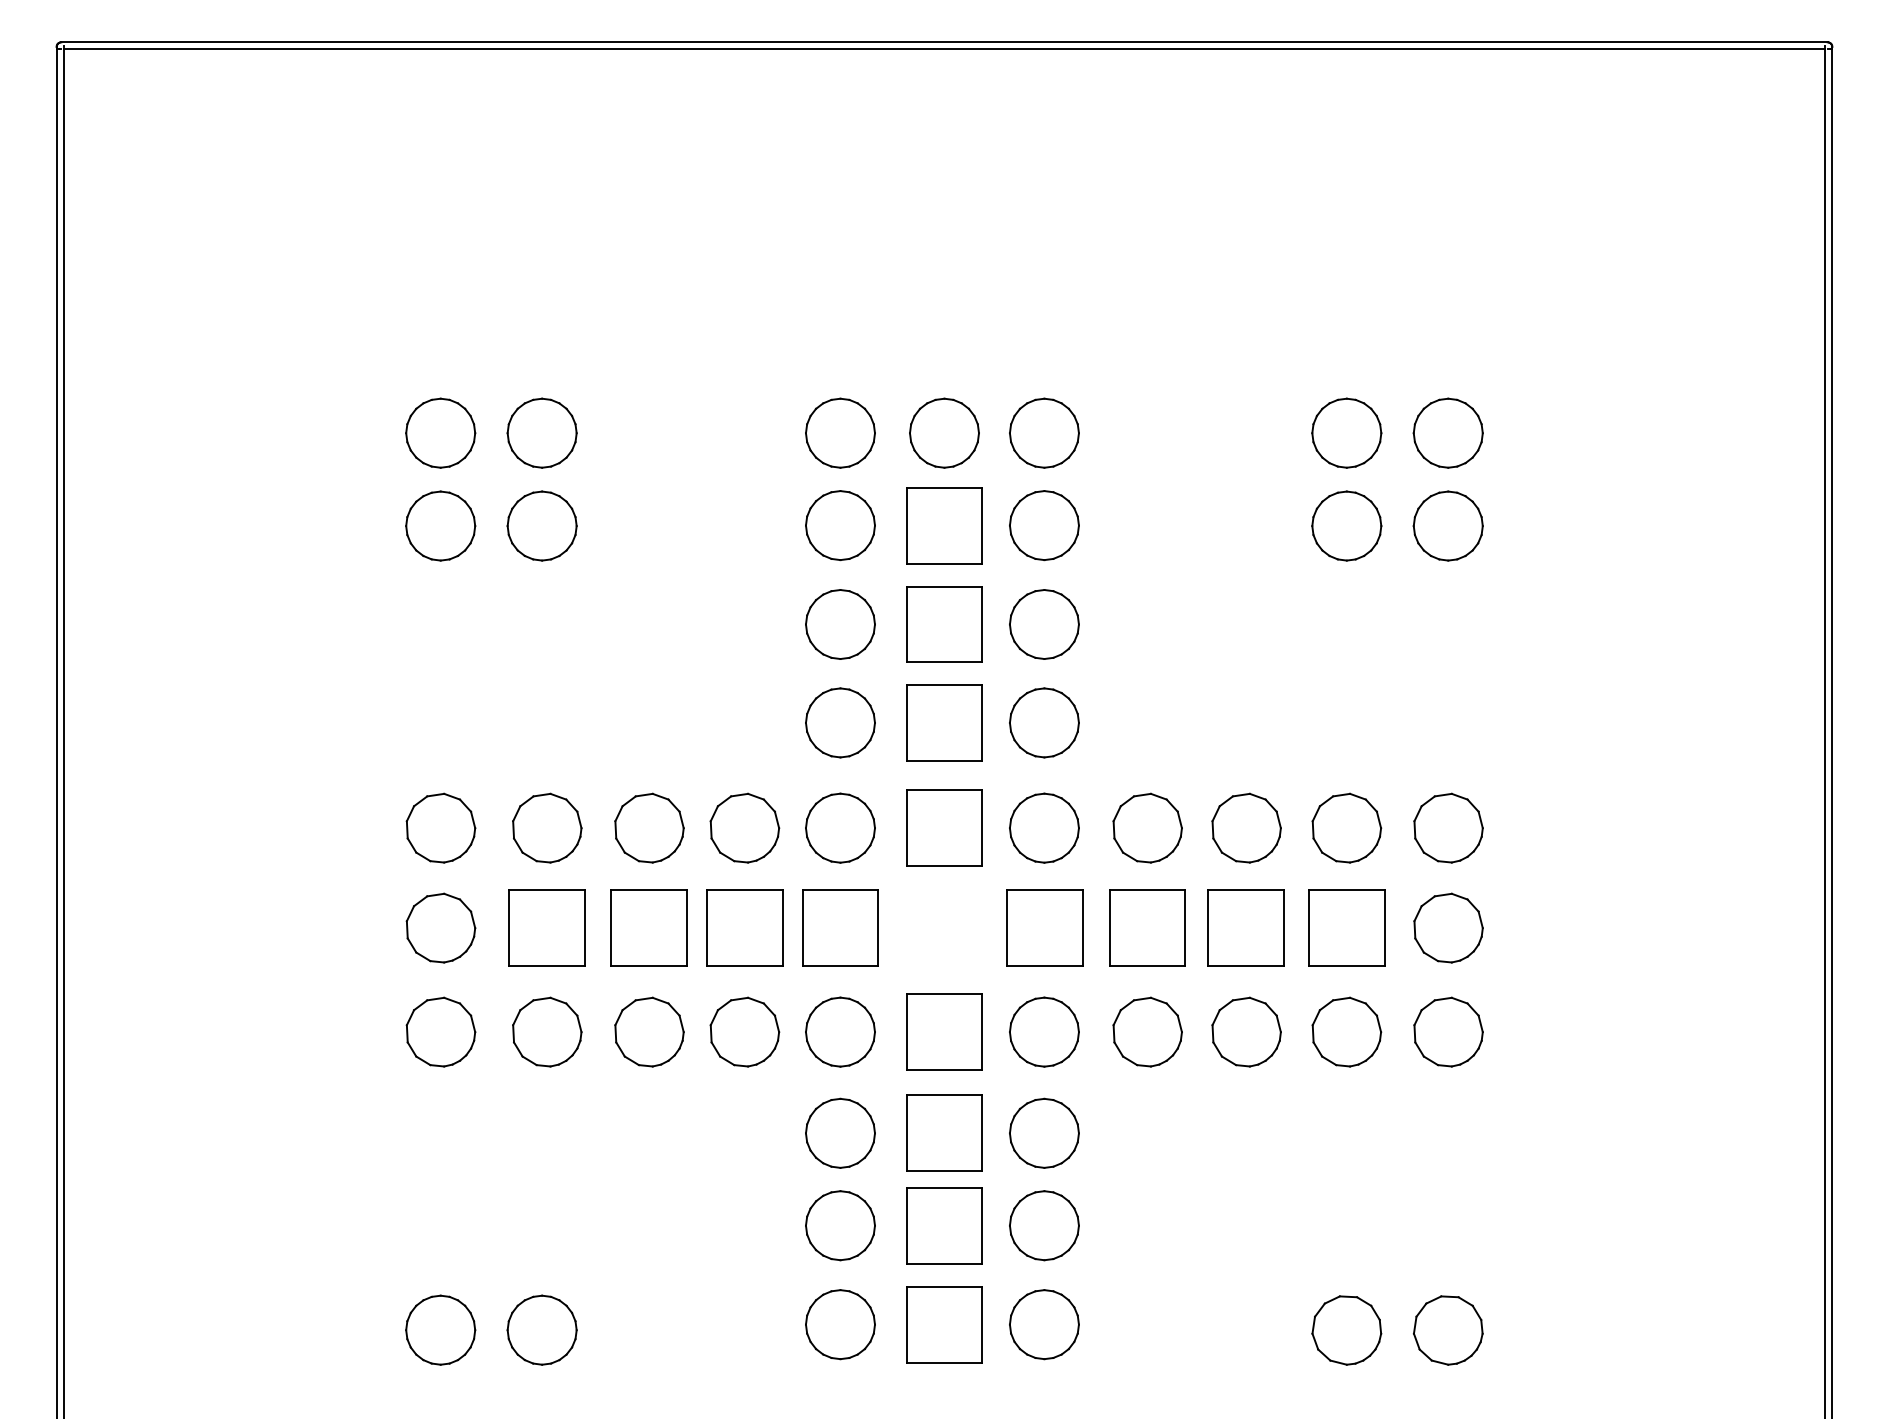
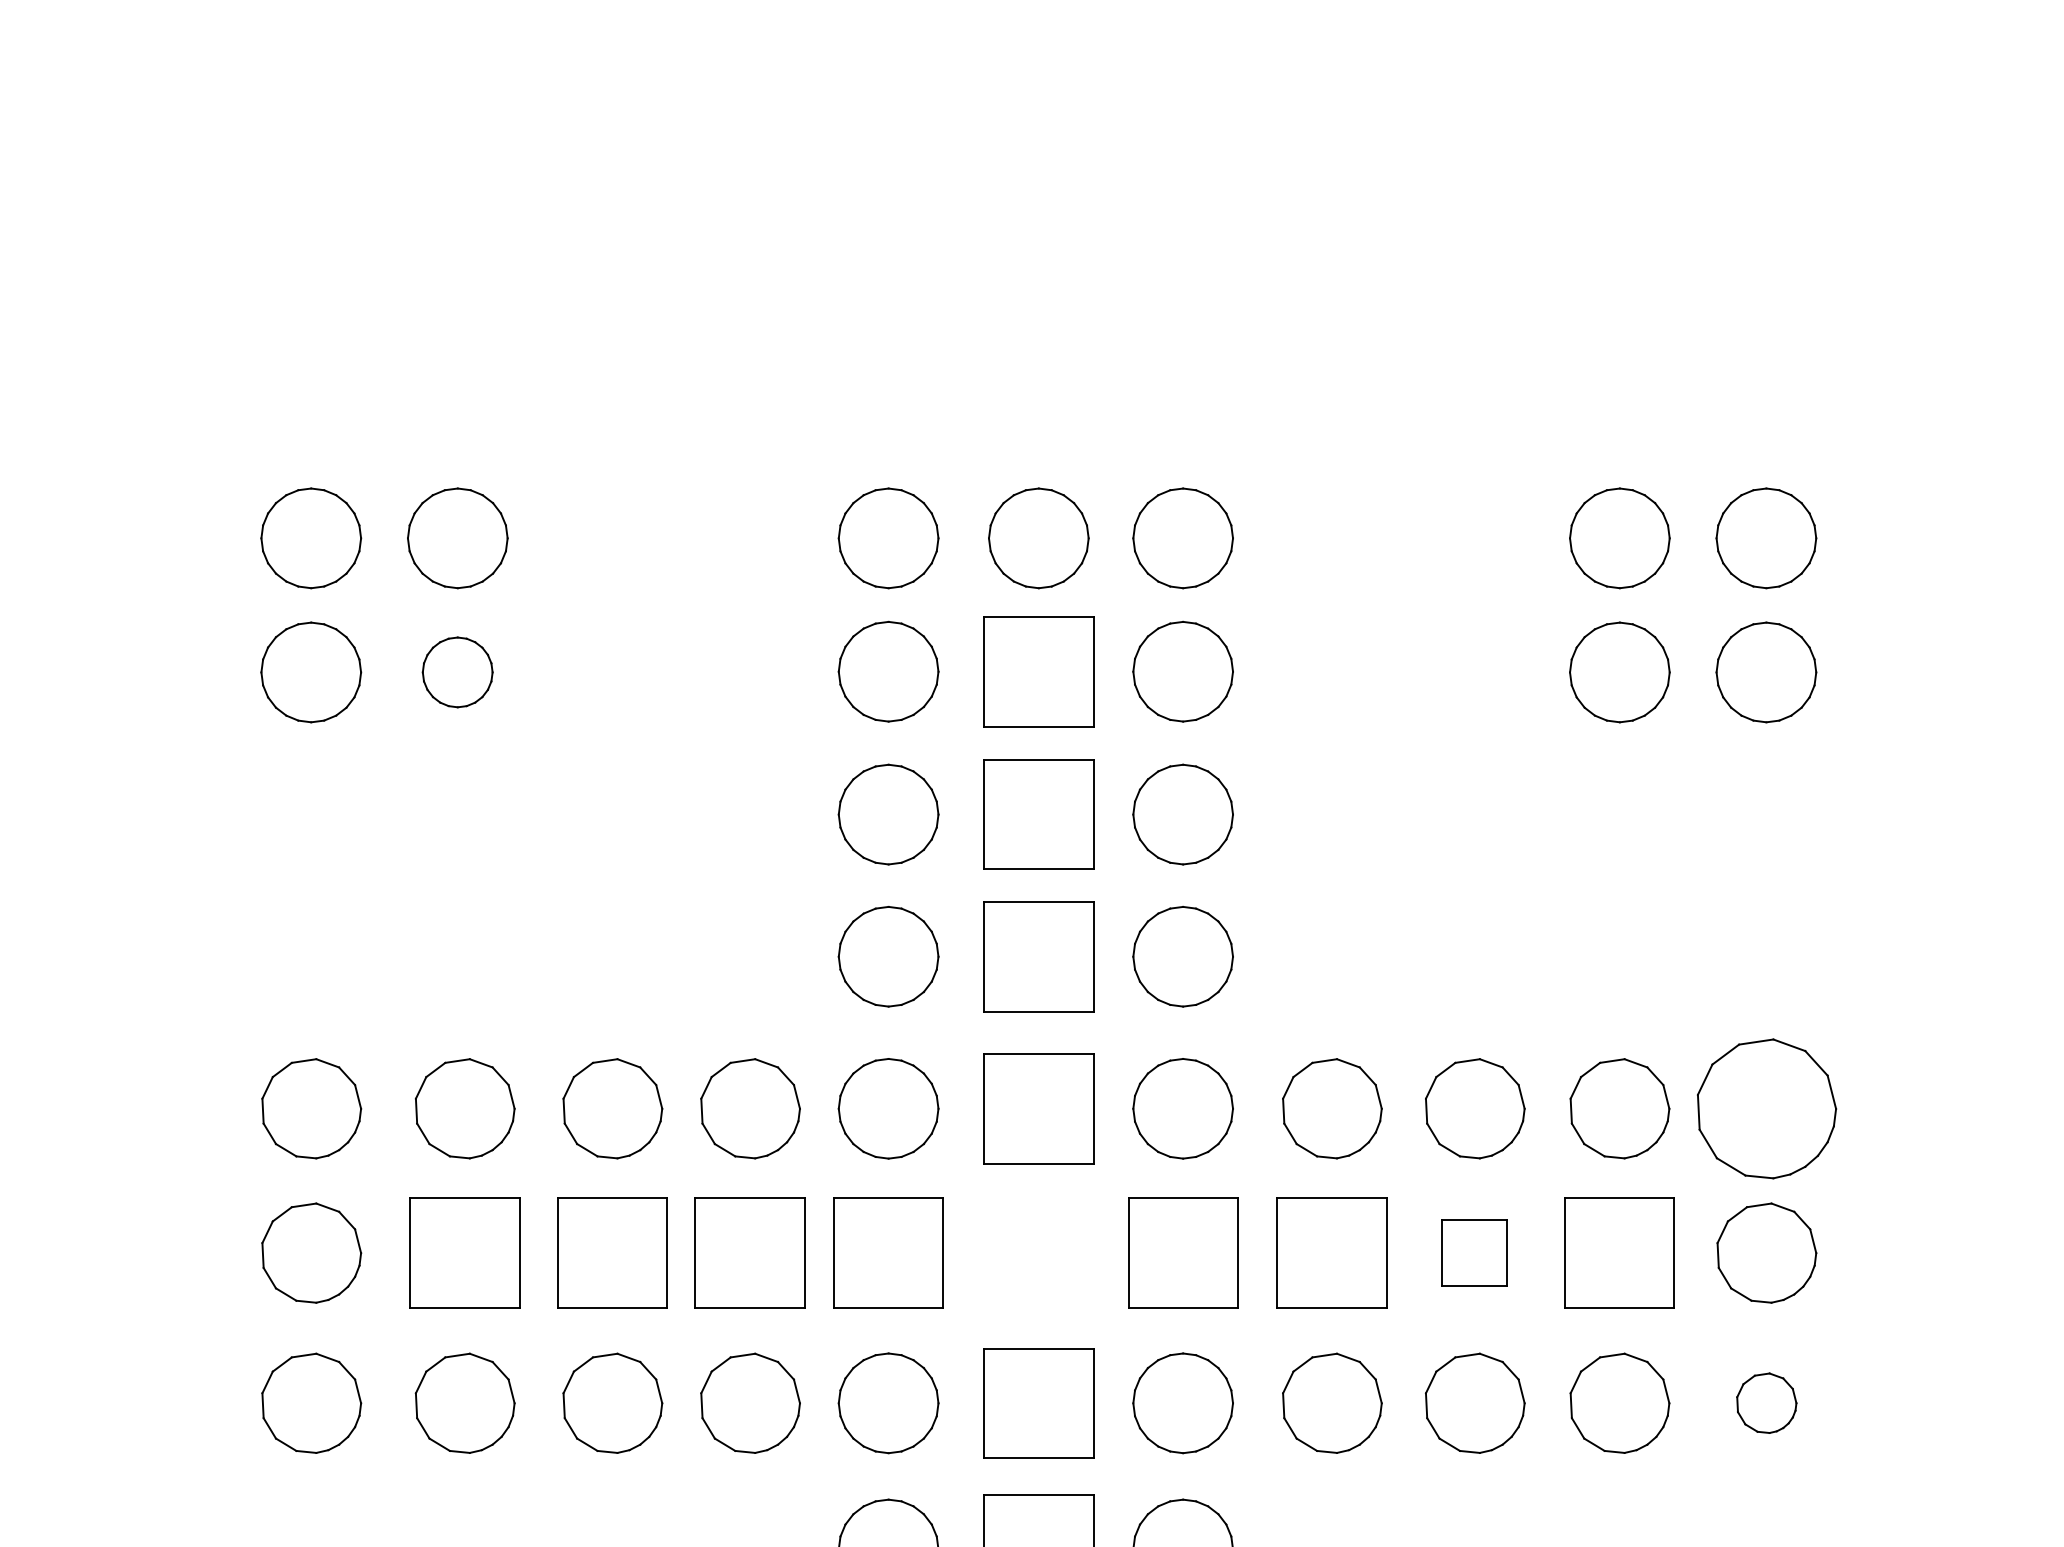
part: (541, 525) -> (456, 671), size x0.7
part: (1448, 827) -> (1766, 1107), size x1.4
part: (1245, 927) -> (1473, 1252), size x0.6
part: (1448, 1031) -> (1766, 1402), size x0.6

